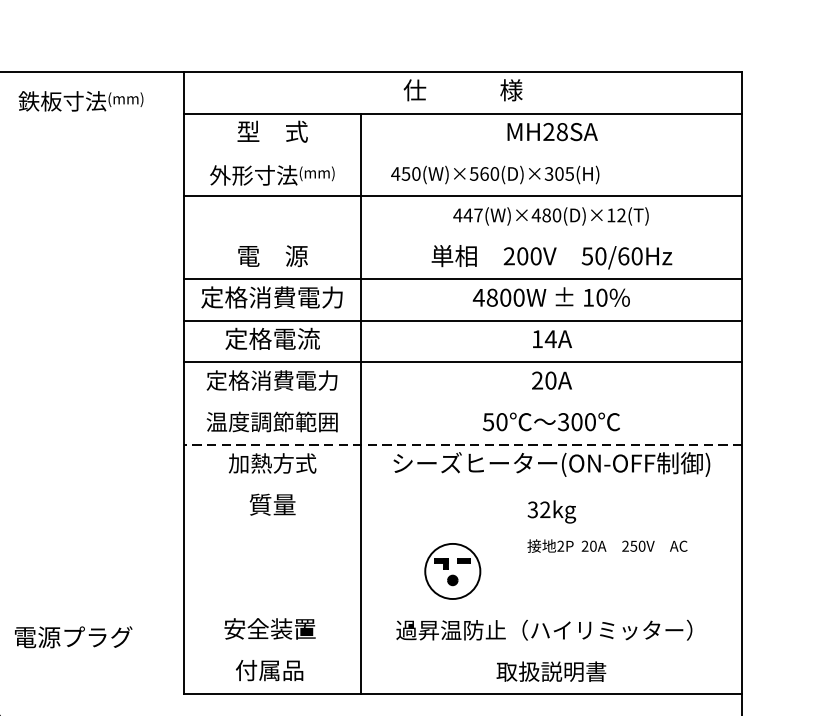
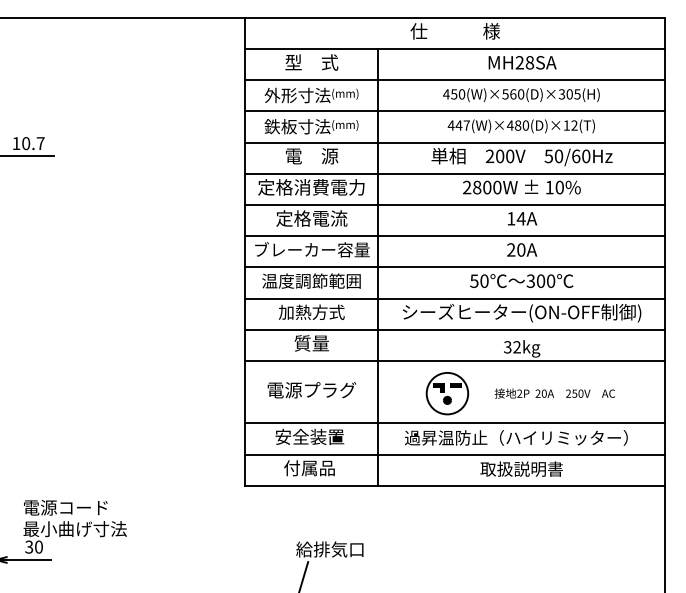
text: (80, 101) -> (311, 126), moved
line: (463, 155) -> (455, 80), added
text: (495, 174) -> (521, 94), moved
line: (463, 237) -> (455, 142), added
text: (478, 297) -> (466, 187), 4800W -> 2800W
text: (273, 379) -> (312, 249), 定格消費電力 -> ブレーカー容量
line: (463, 403) -> (455, 267), added
line: (462, 445) -> (454, 298), dashed -> solid
line: (463, 486) -> (455, 329), added
line: (463, 527) -> (455, 360), added
text: (606, 546) -> (554, 393), moved
line: (463, 611) -> (455, 423), added
text: (73, 637) -> (311, 390), moved
line: (463, 652) -> (455, 454), added

